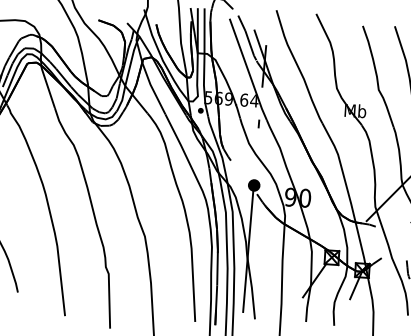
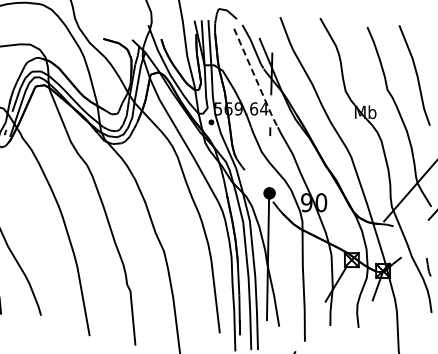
line: (247, 69) -> (255, 78), solid -> dashed

